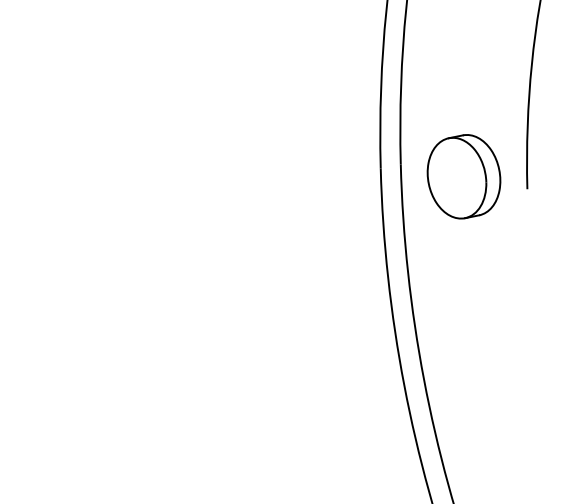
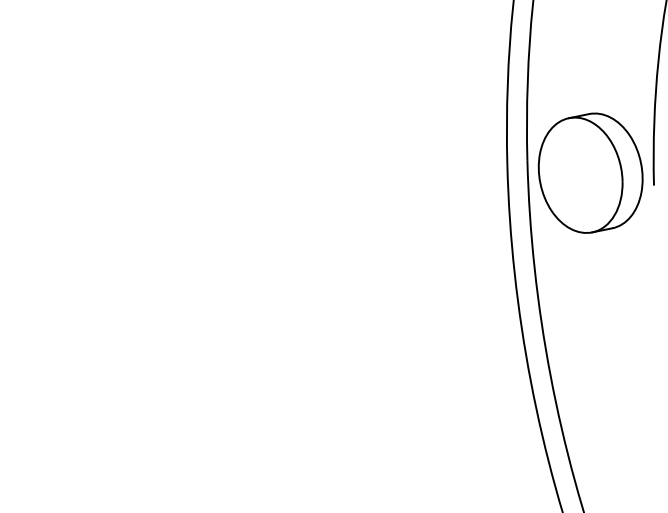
part: (463, 176) -> (590, 172), size x1.43

